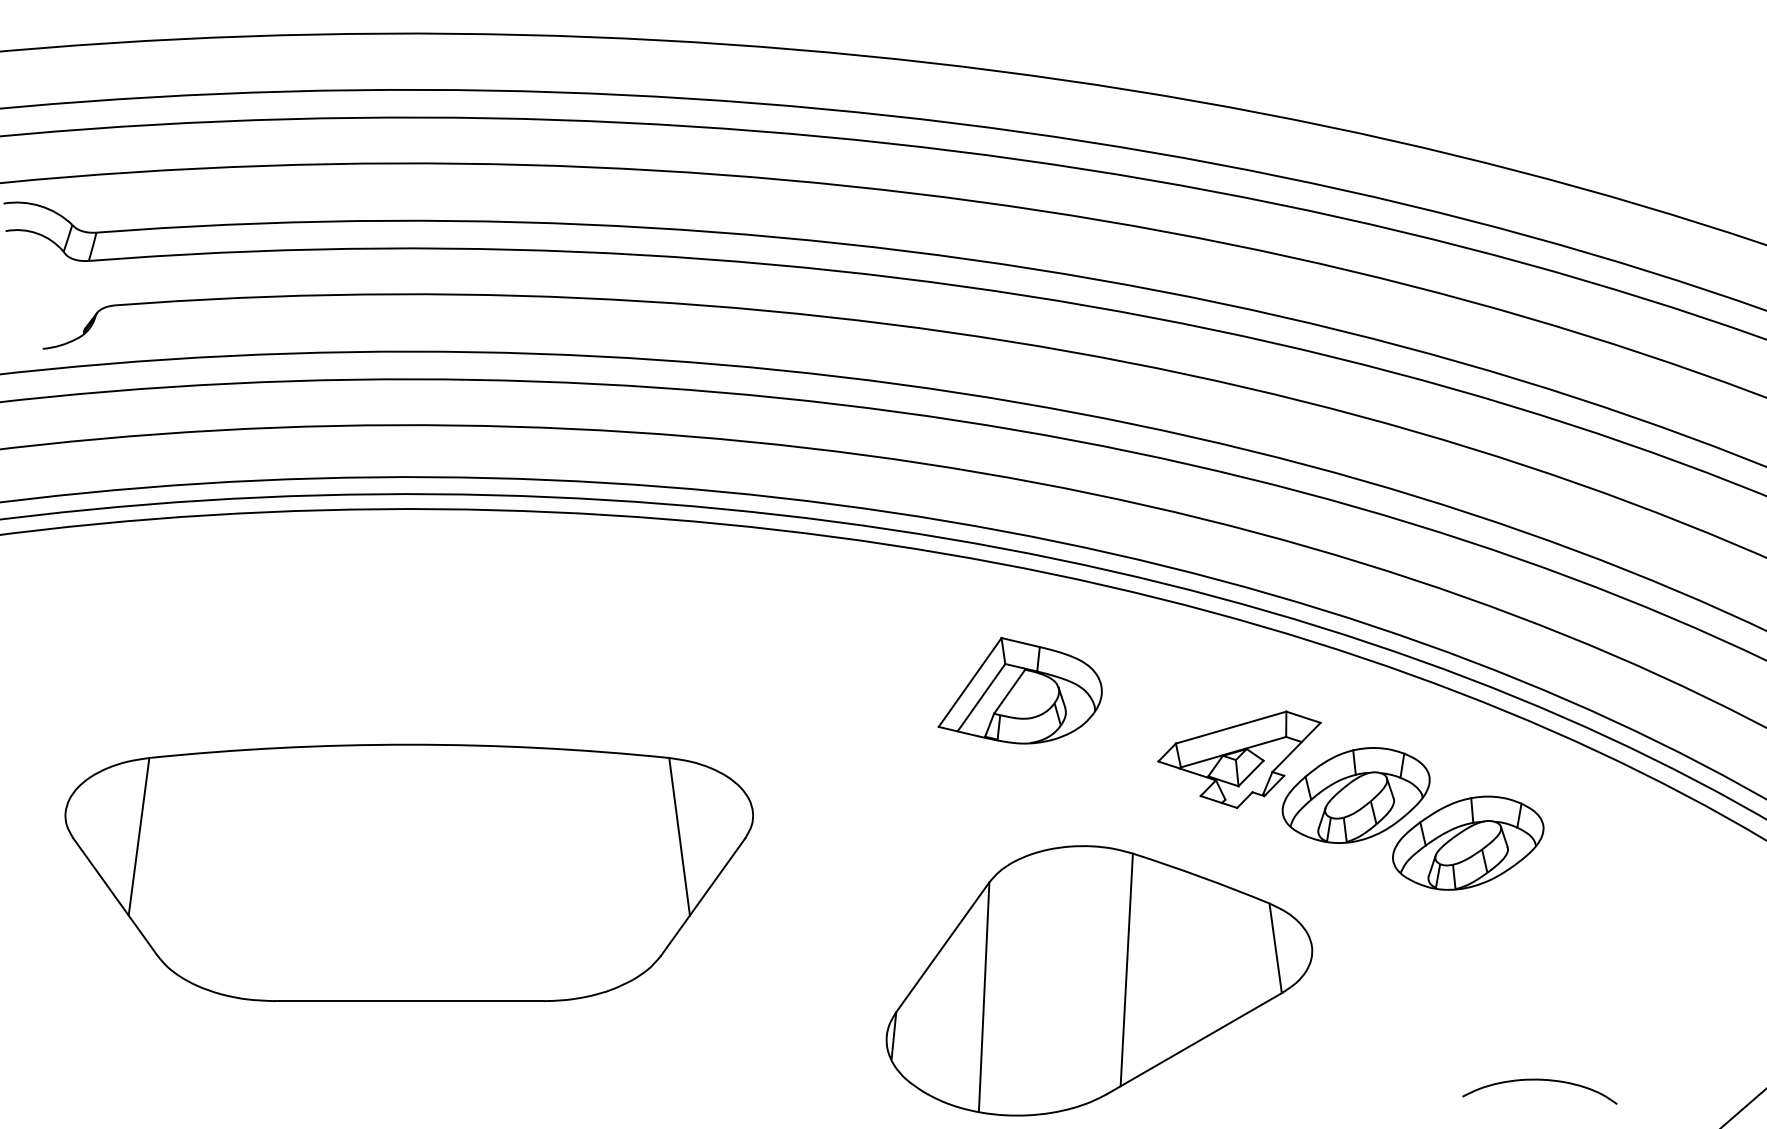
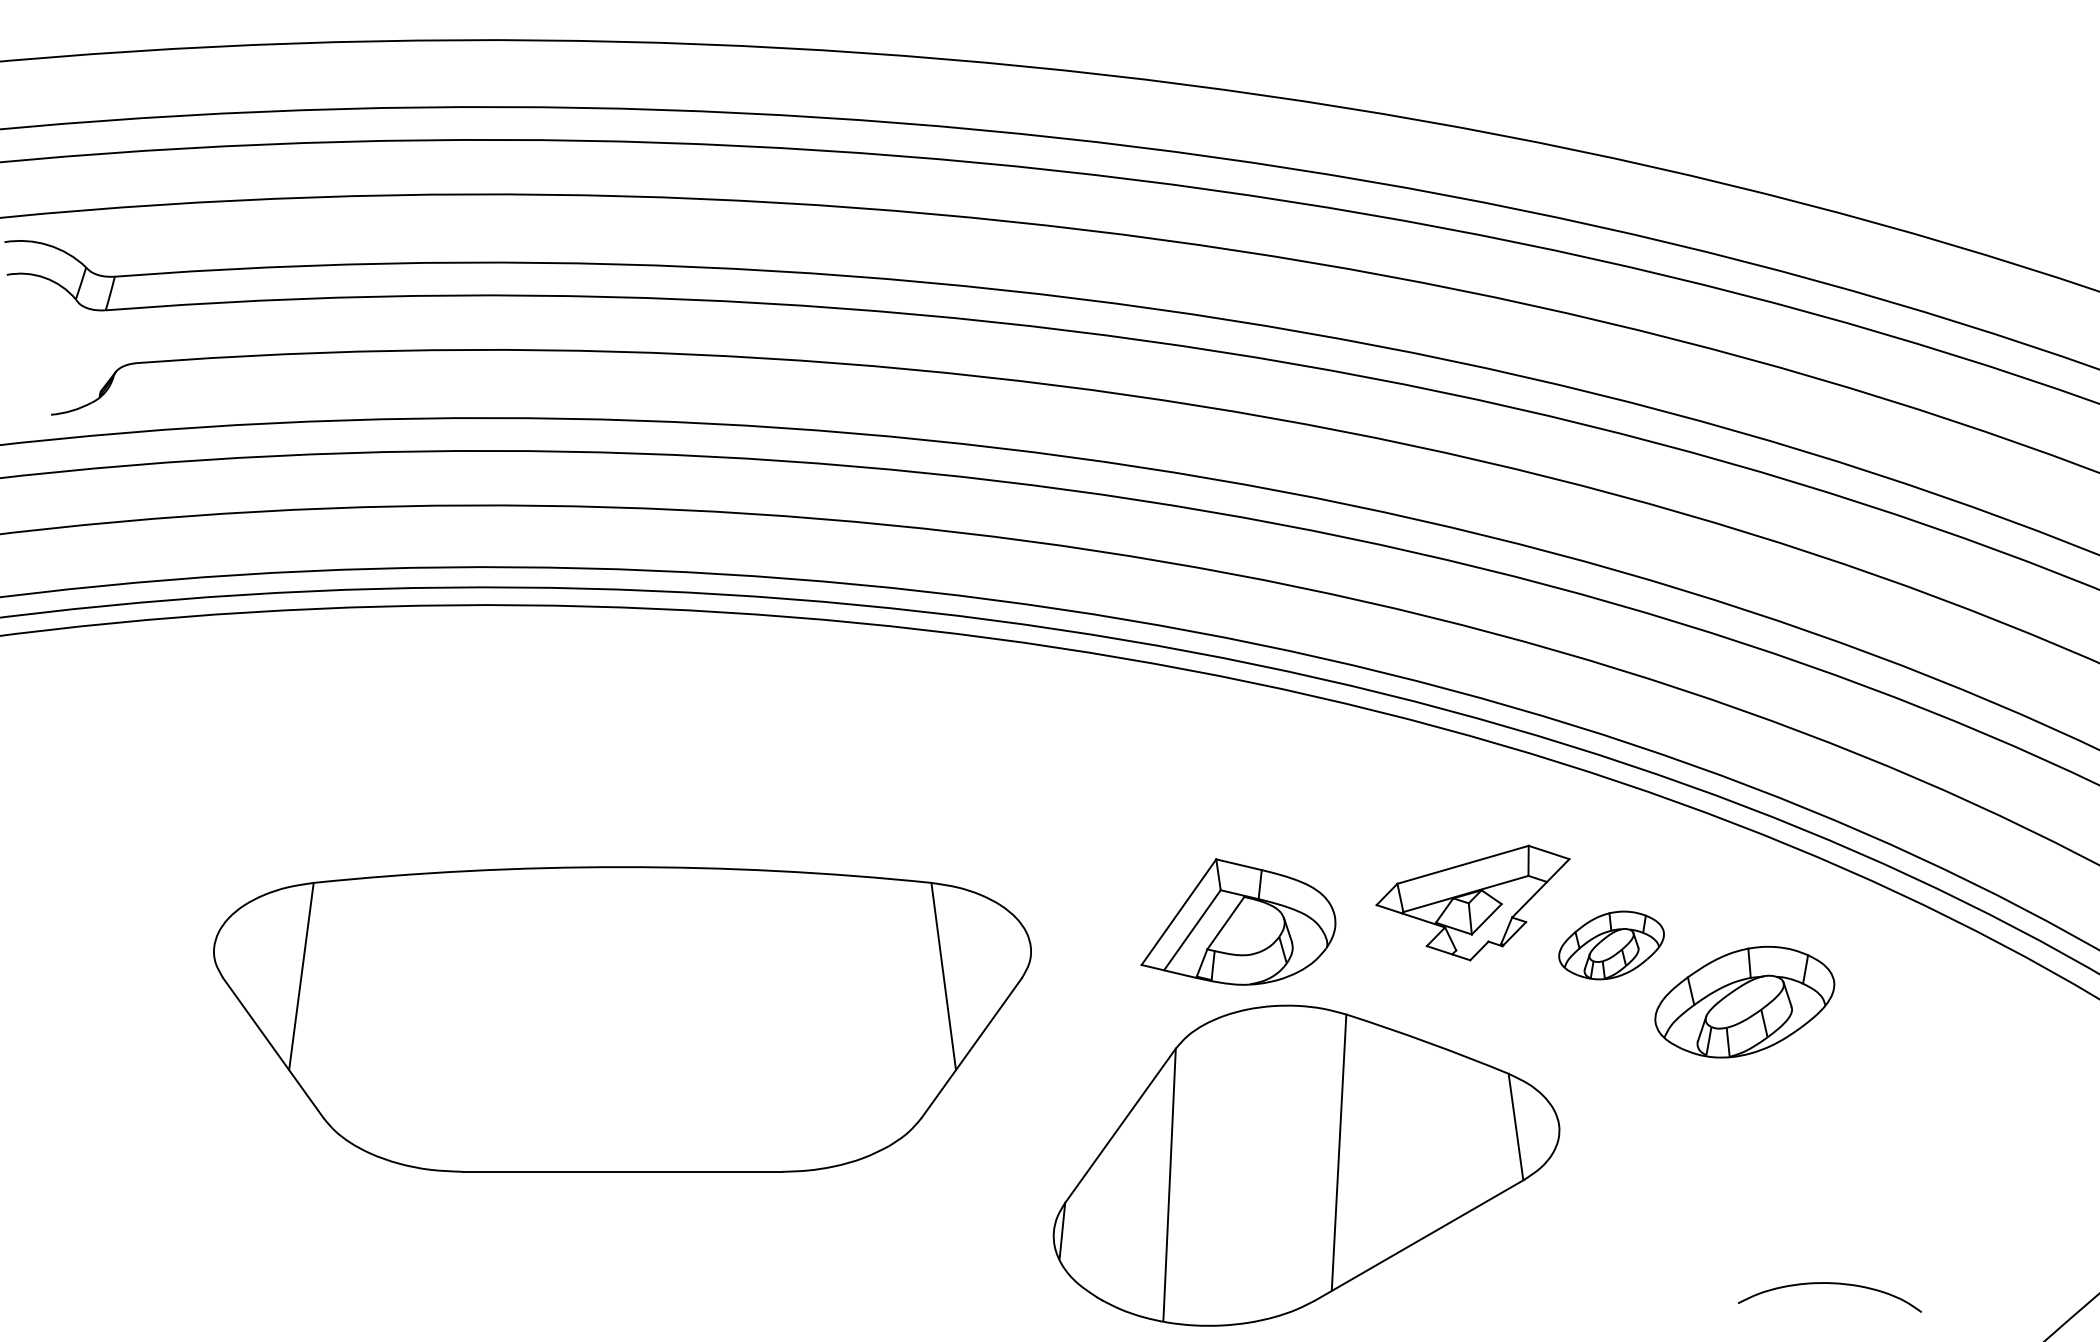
part: (1020, 690) -> (1238, 921), moved
part: (1356, 795) -> (1611, 945), size x0.6
part: (409, 872) -> (622, 1019), moved

